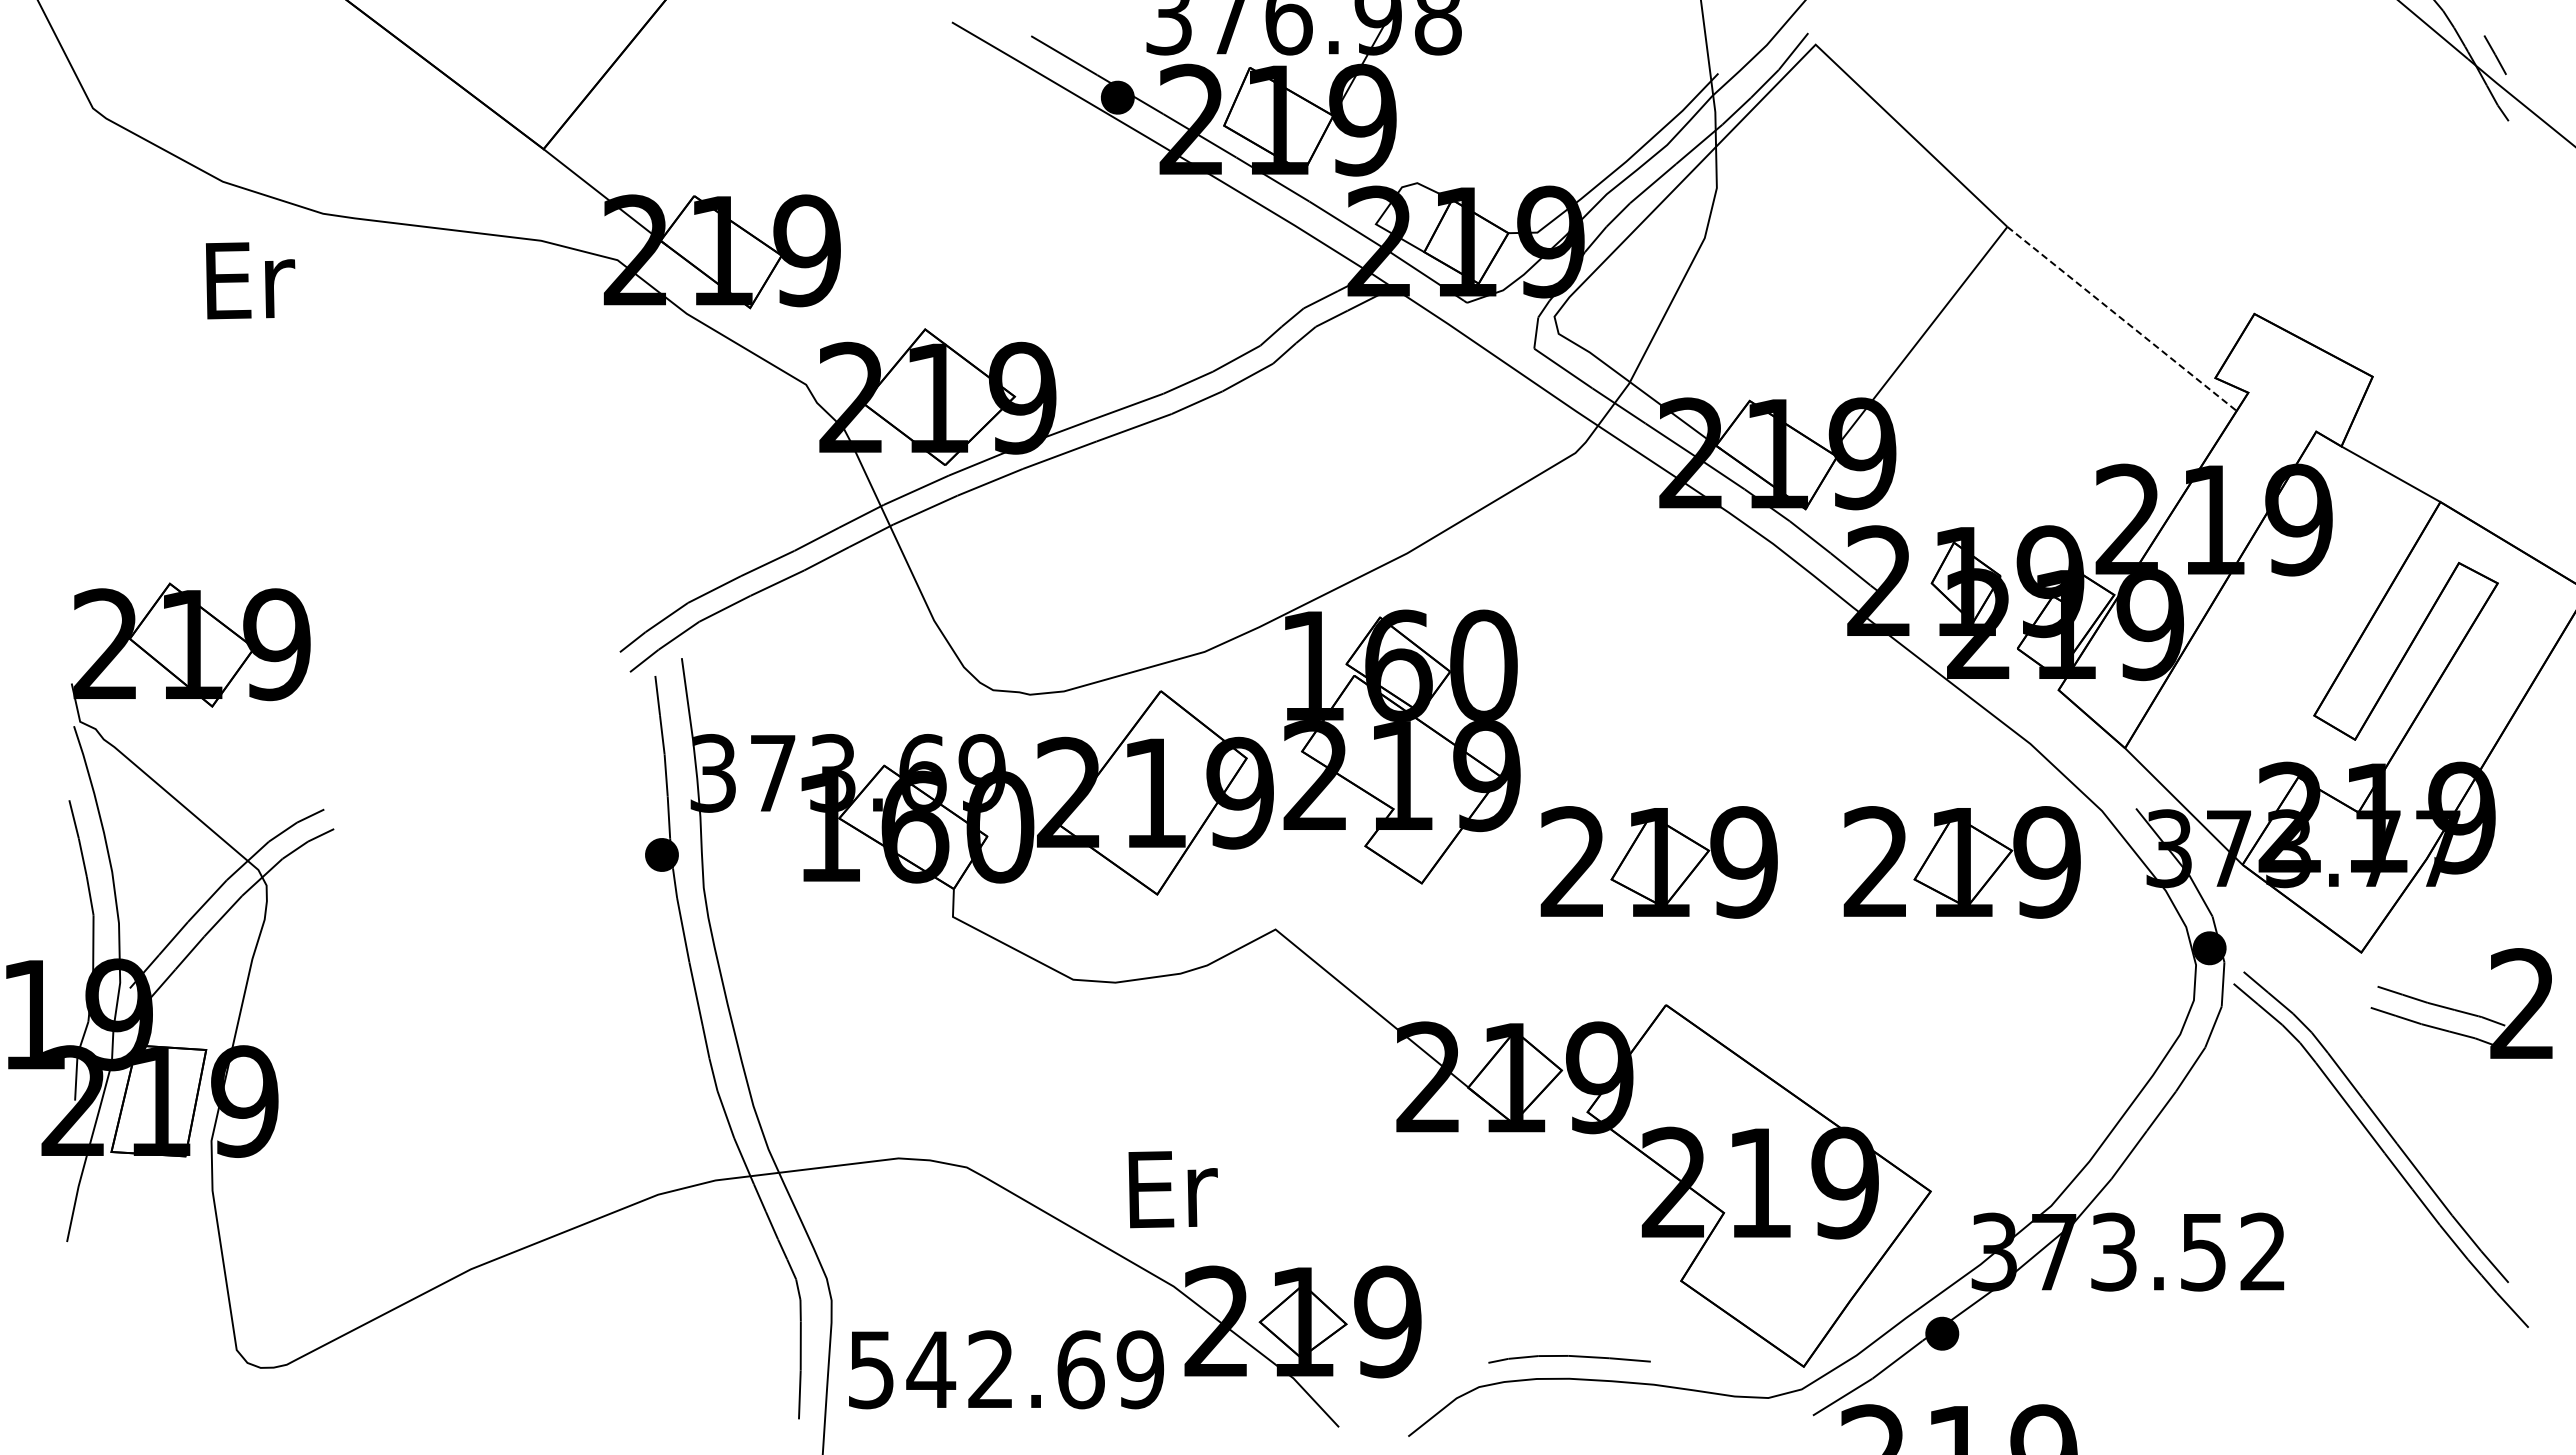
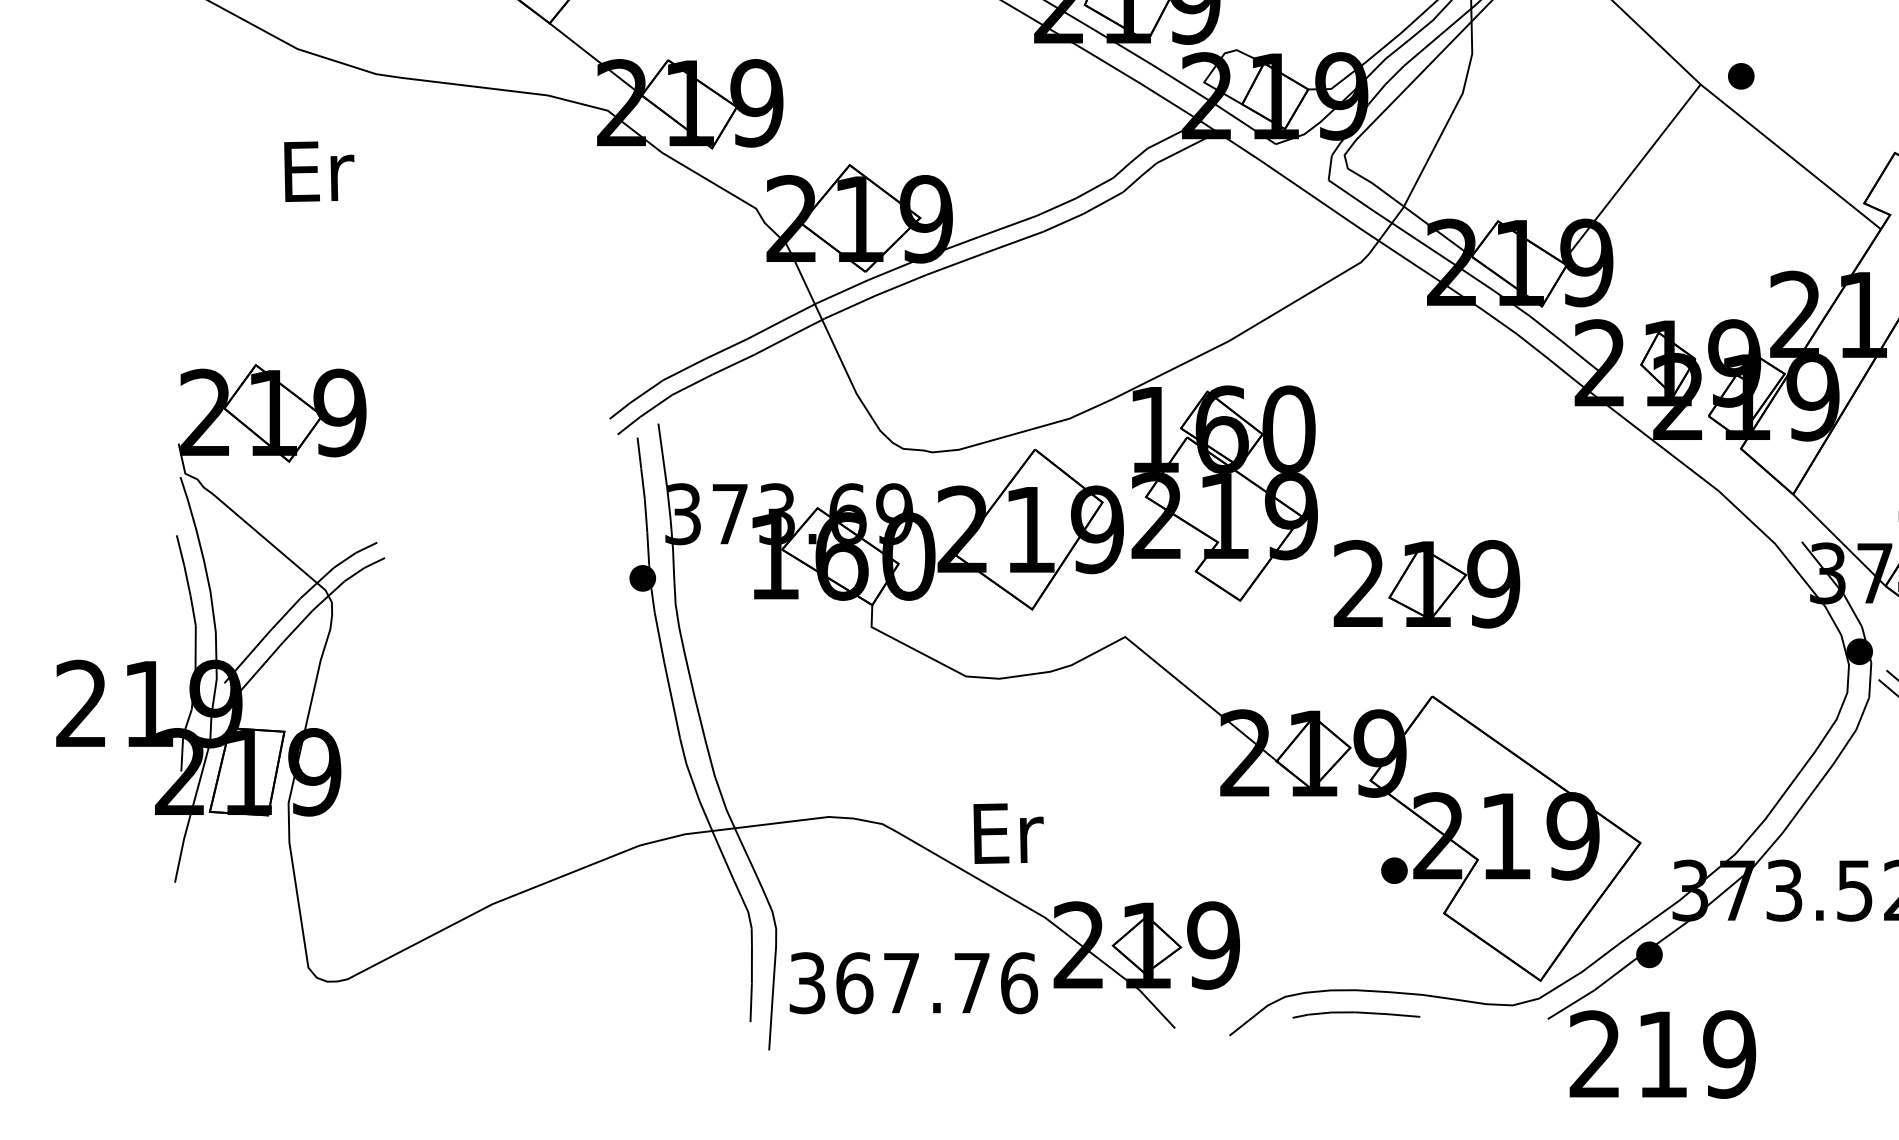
part: (2058, 216) -> (1740, 76), added
text: (250, 280) -> (319, 171), moved
line: (2122, 319) -> (1791, 157), dashed -> solid
part: (1961, 862) -> (1664, 584), removed
text: (1172, 1189) -> (1008, 833), moved
part: (1617, 1226) -> (1394, 870), added
curve: (1569, 1356) -> (1356, 1012), moved
text: (1006, 1369) -> (913, 982), 542.69 -> 367.76

